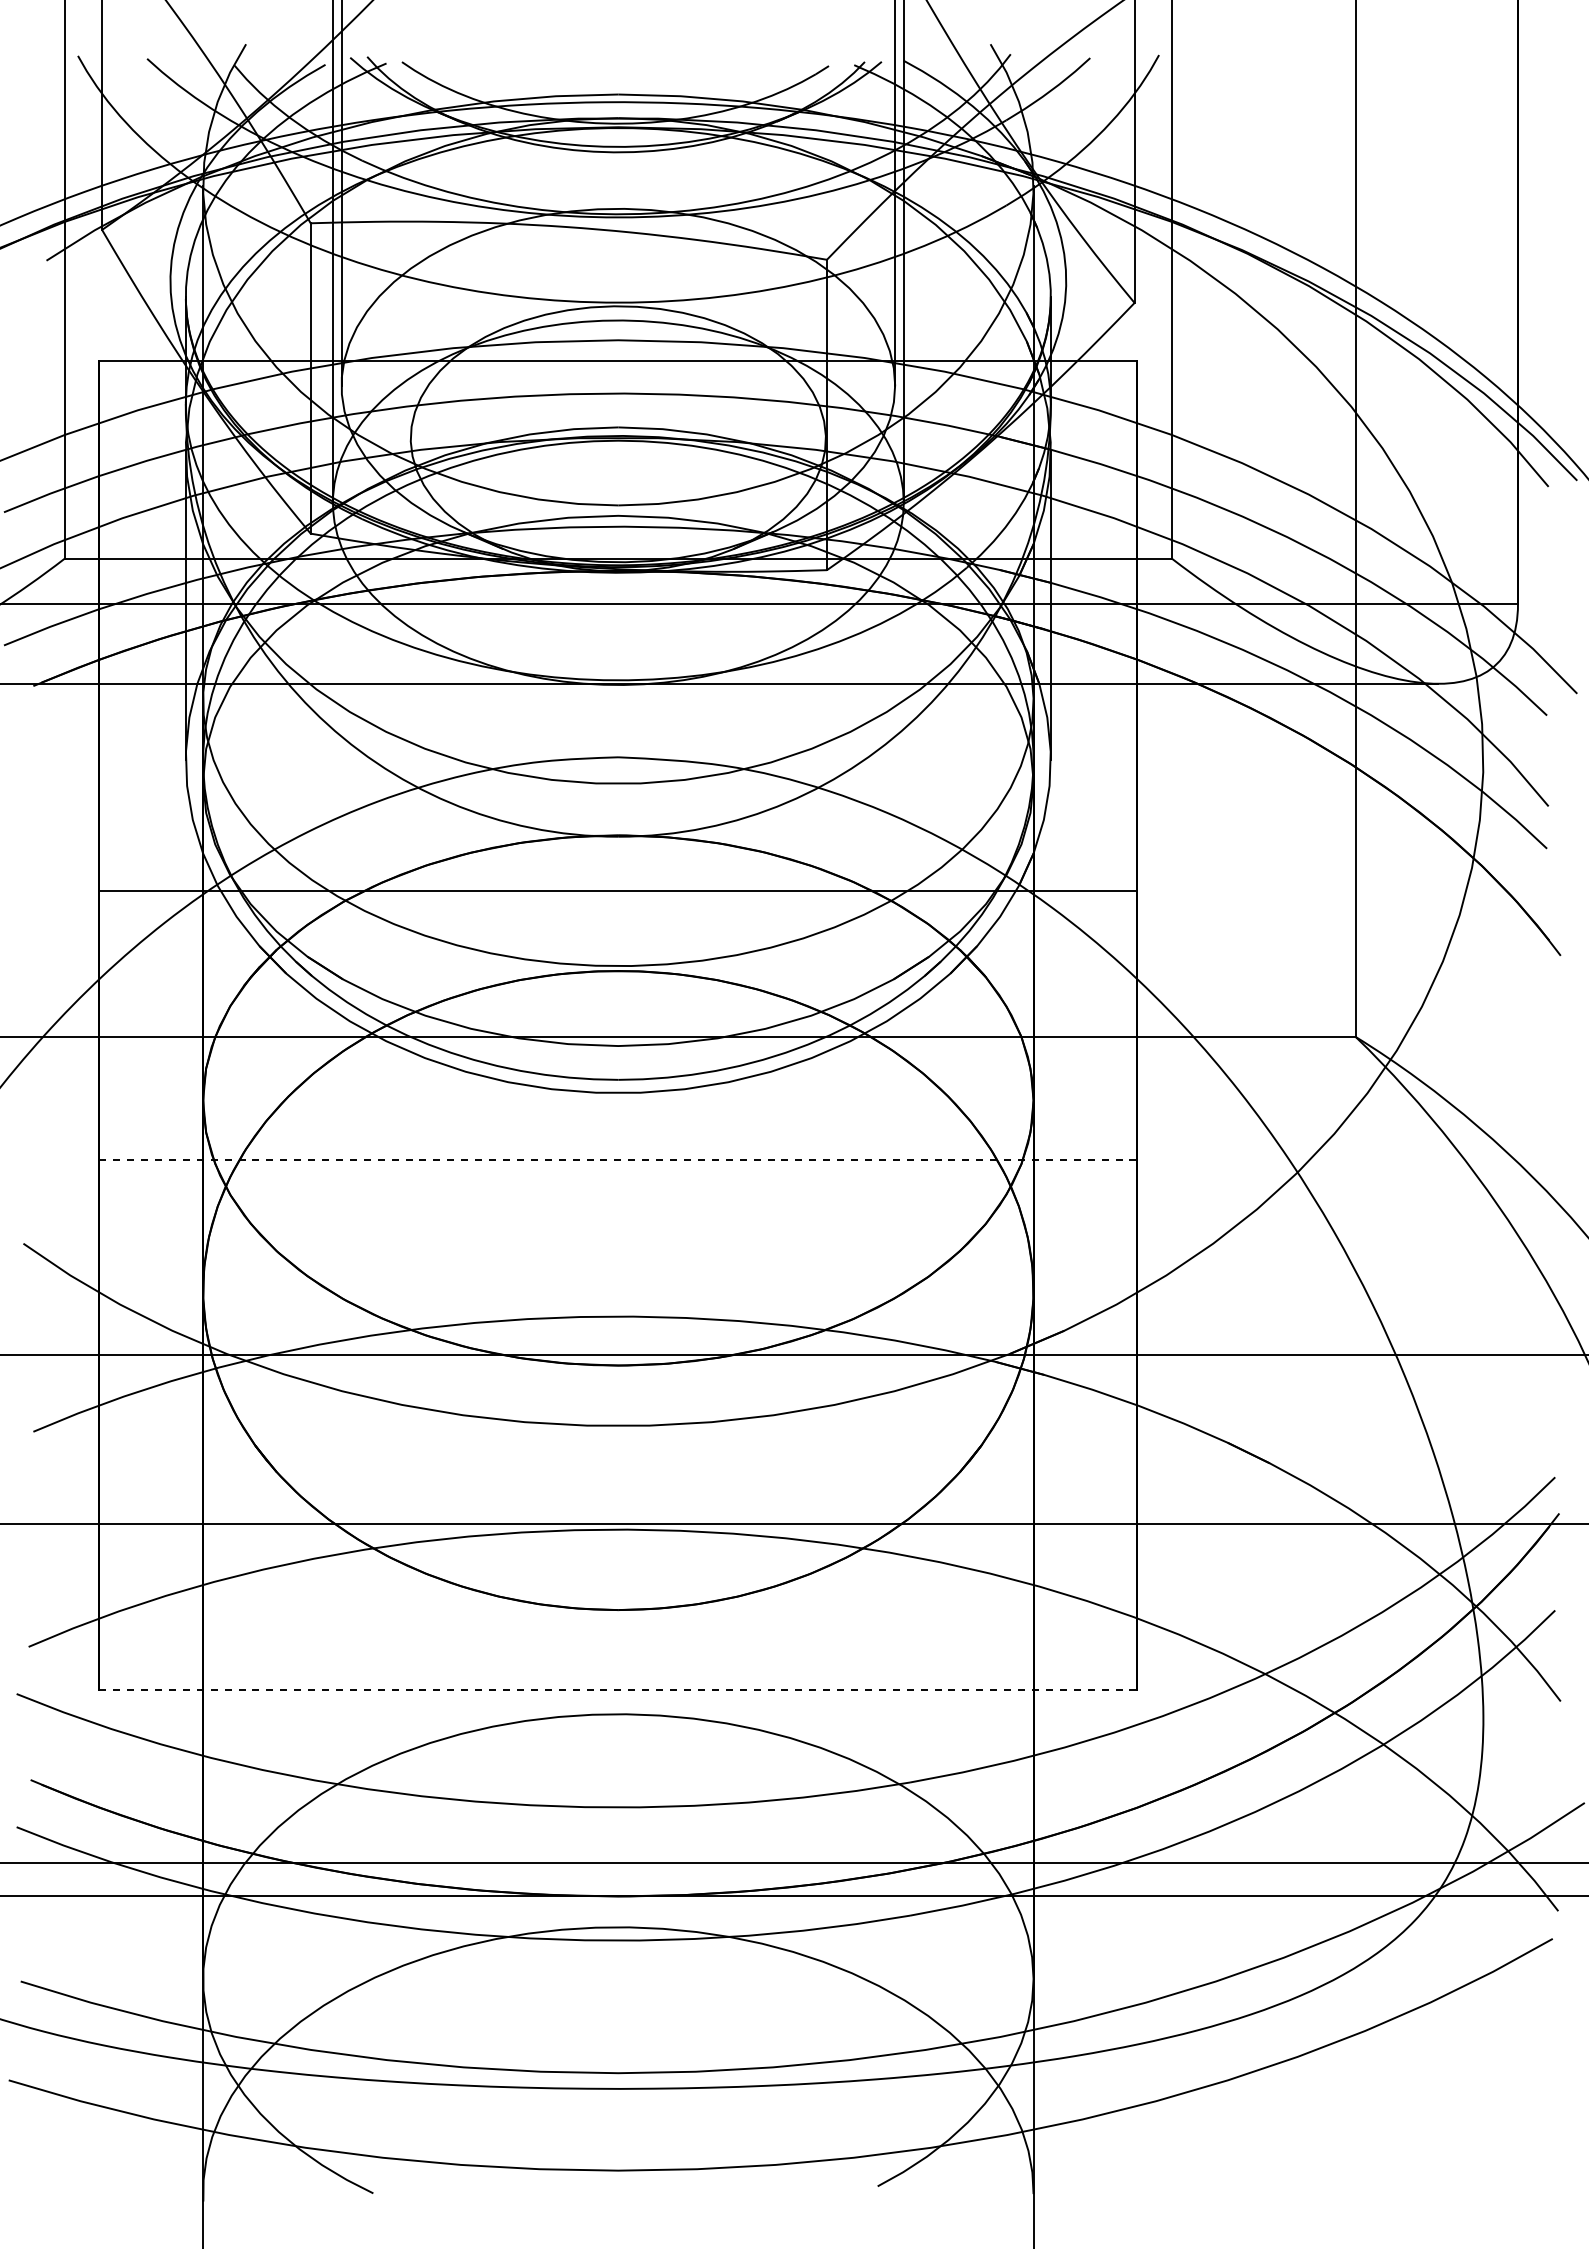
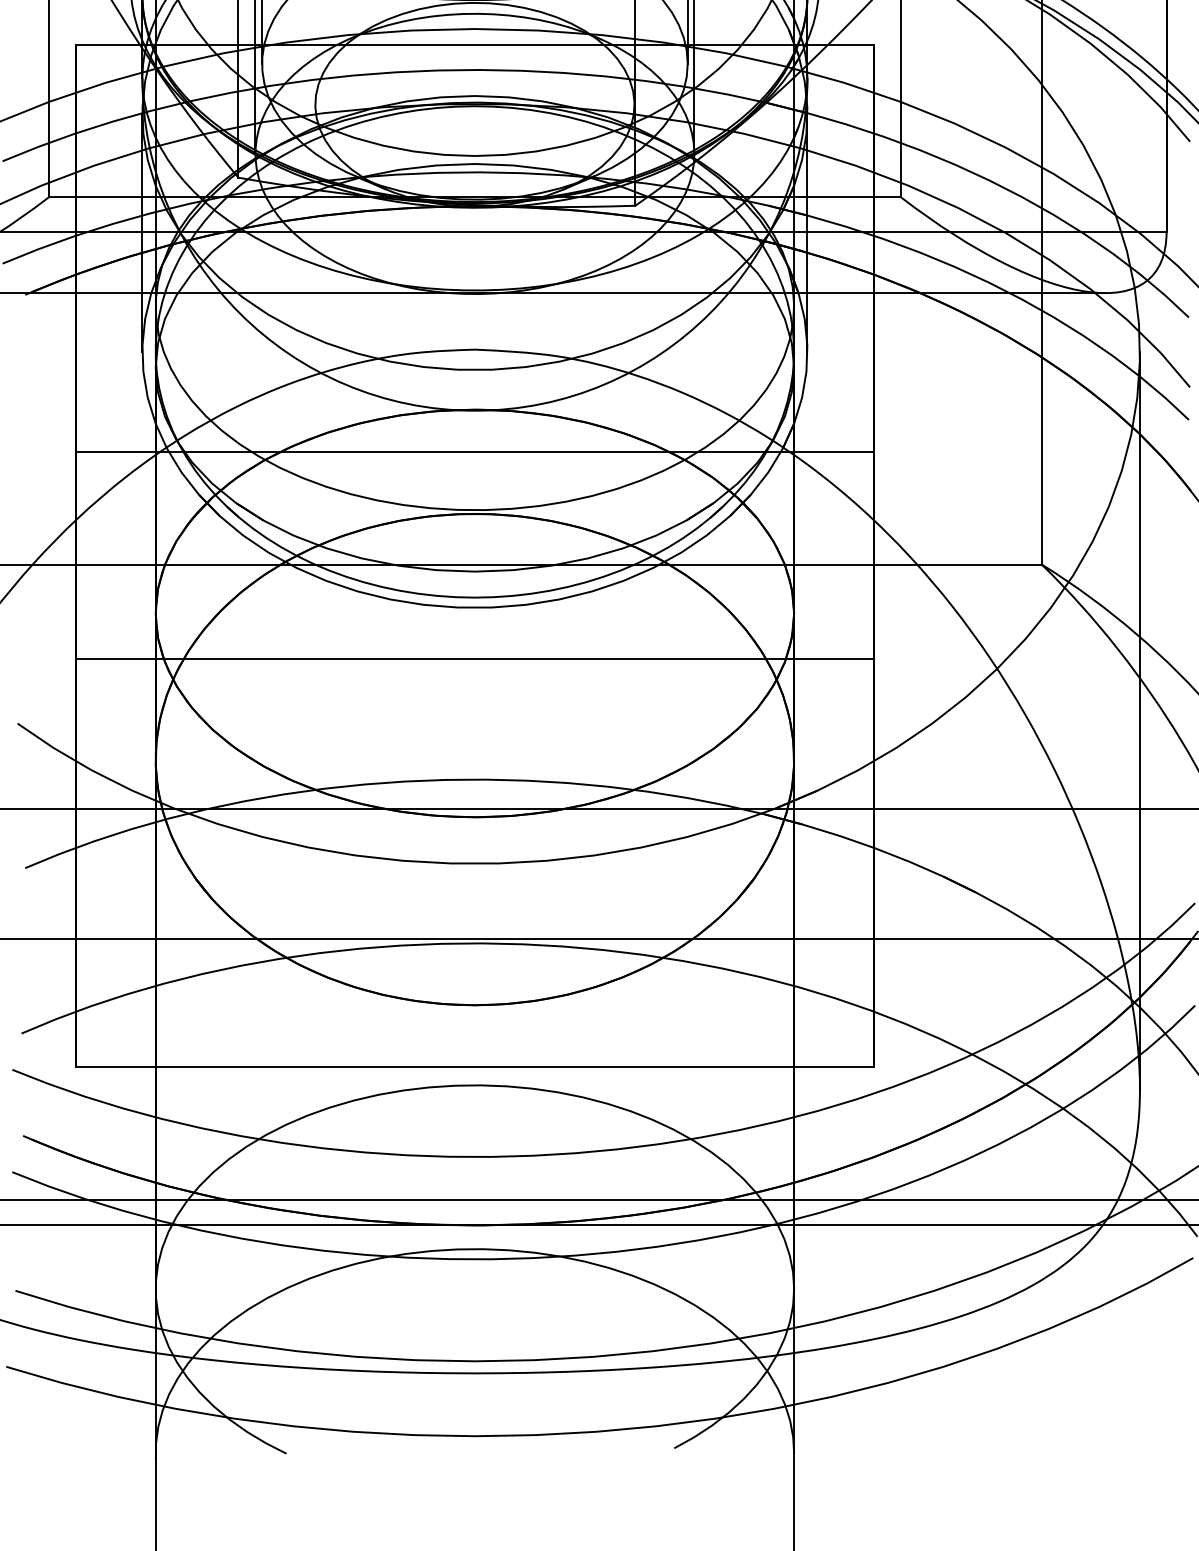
line: (618, 1159) -> (475, 658), dashed -> solid
line: (1483, 1239) -> (1140, 720), added
line: (618, 1690) -> (475, 1067), dashed -> solid

